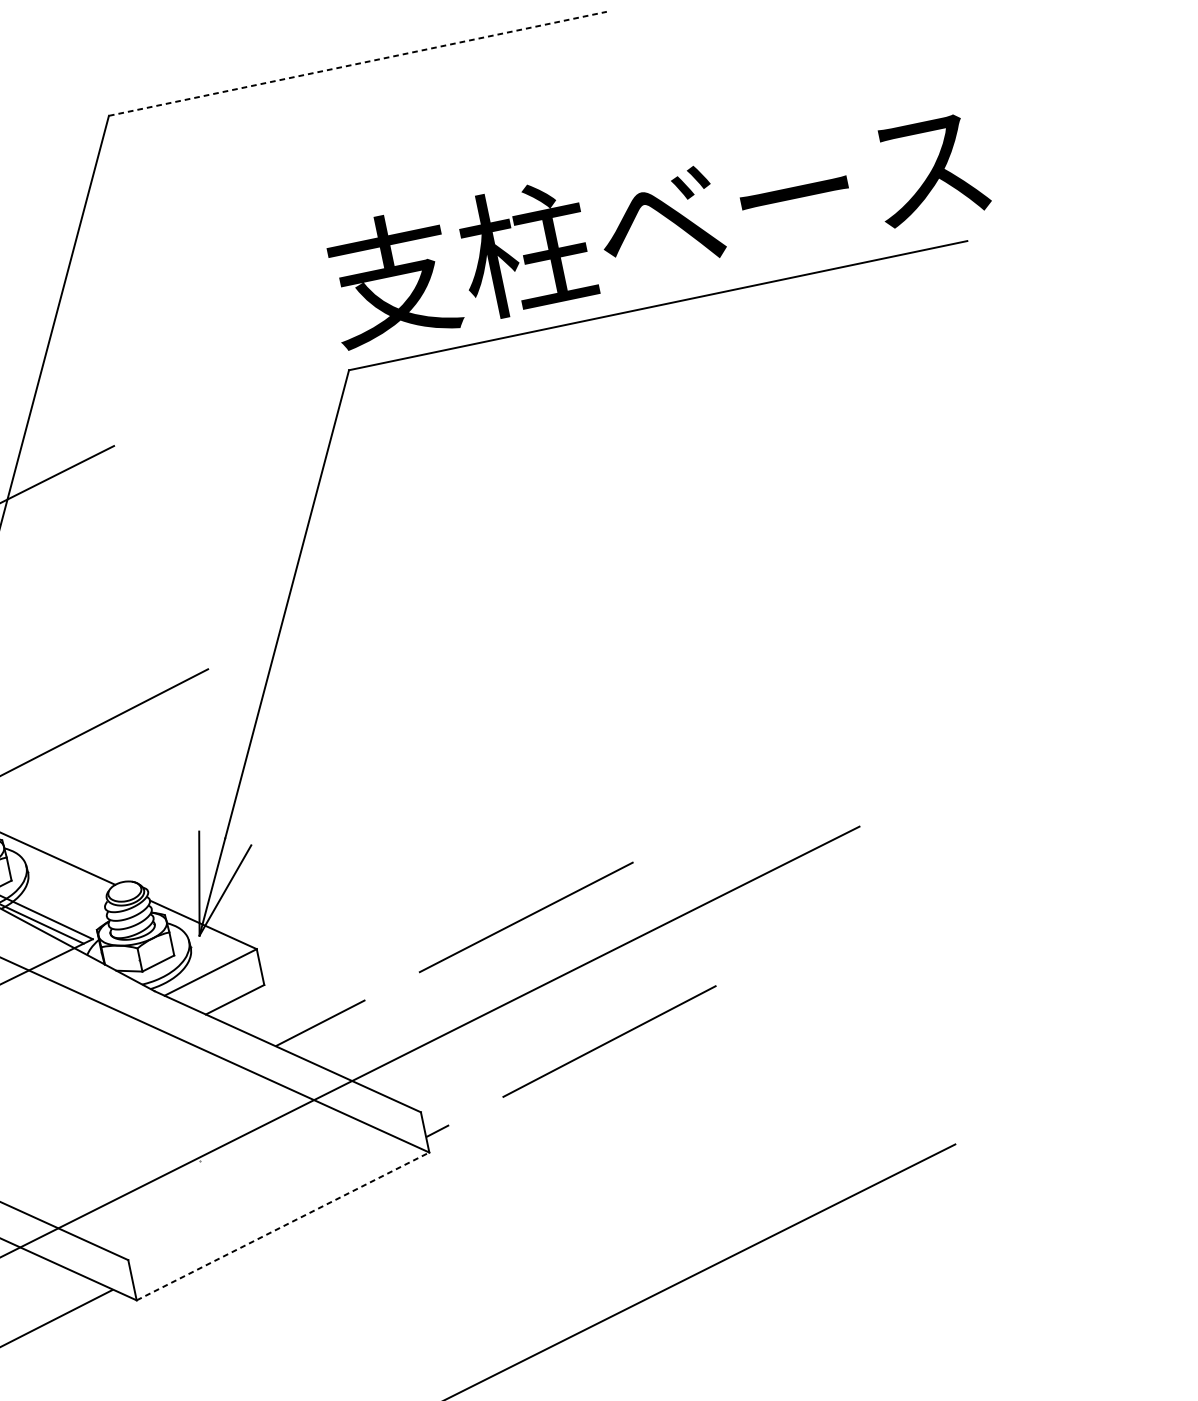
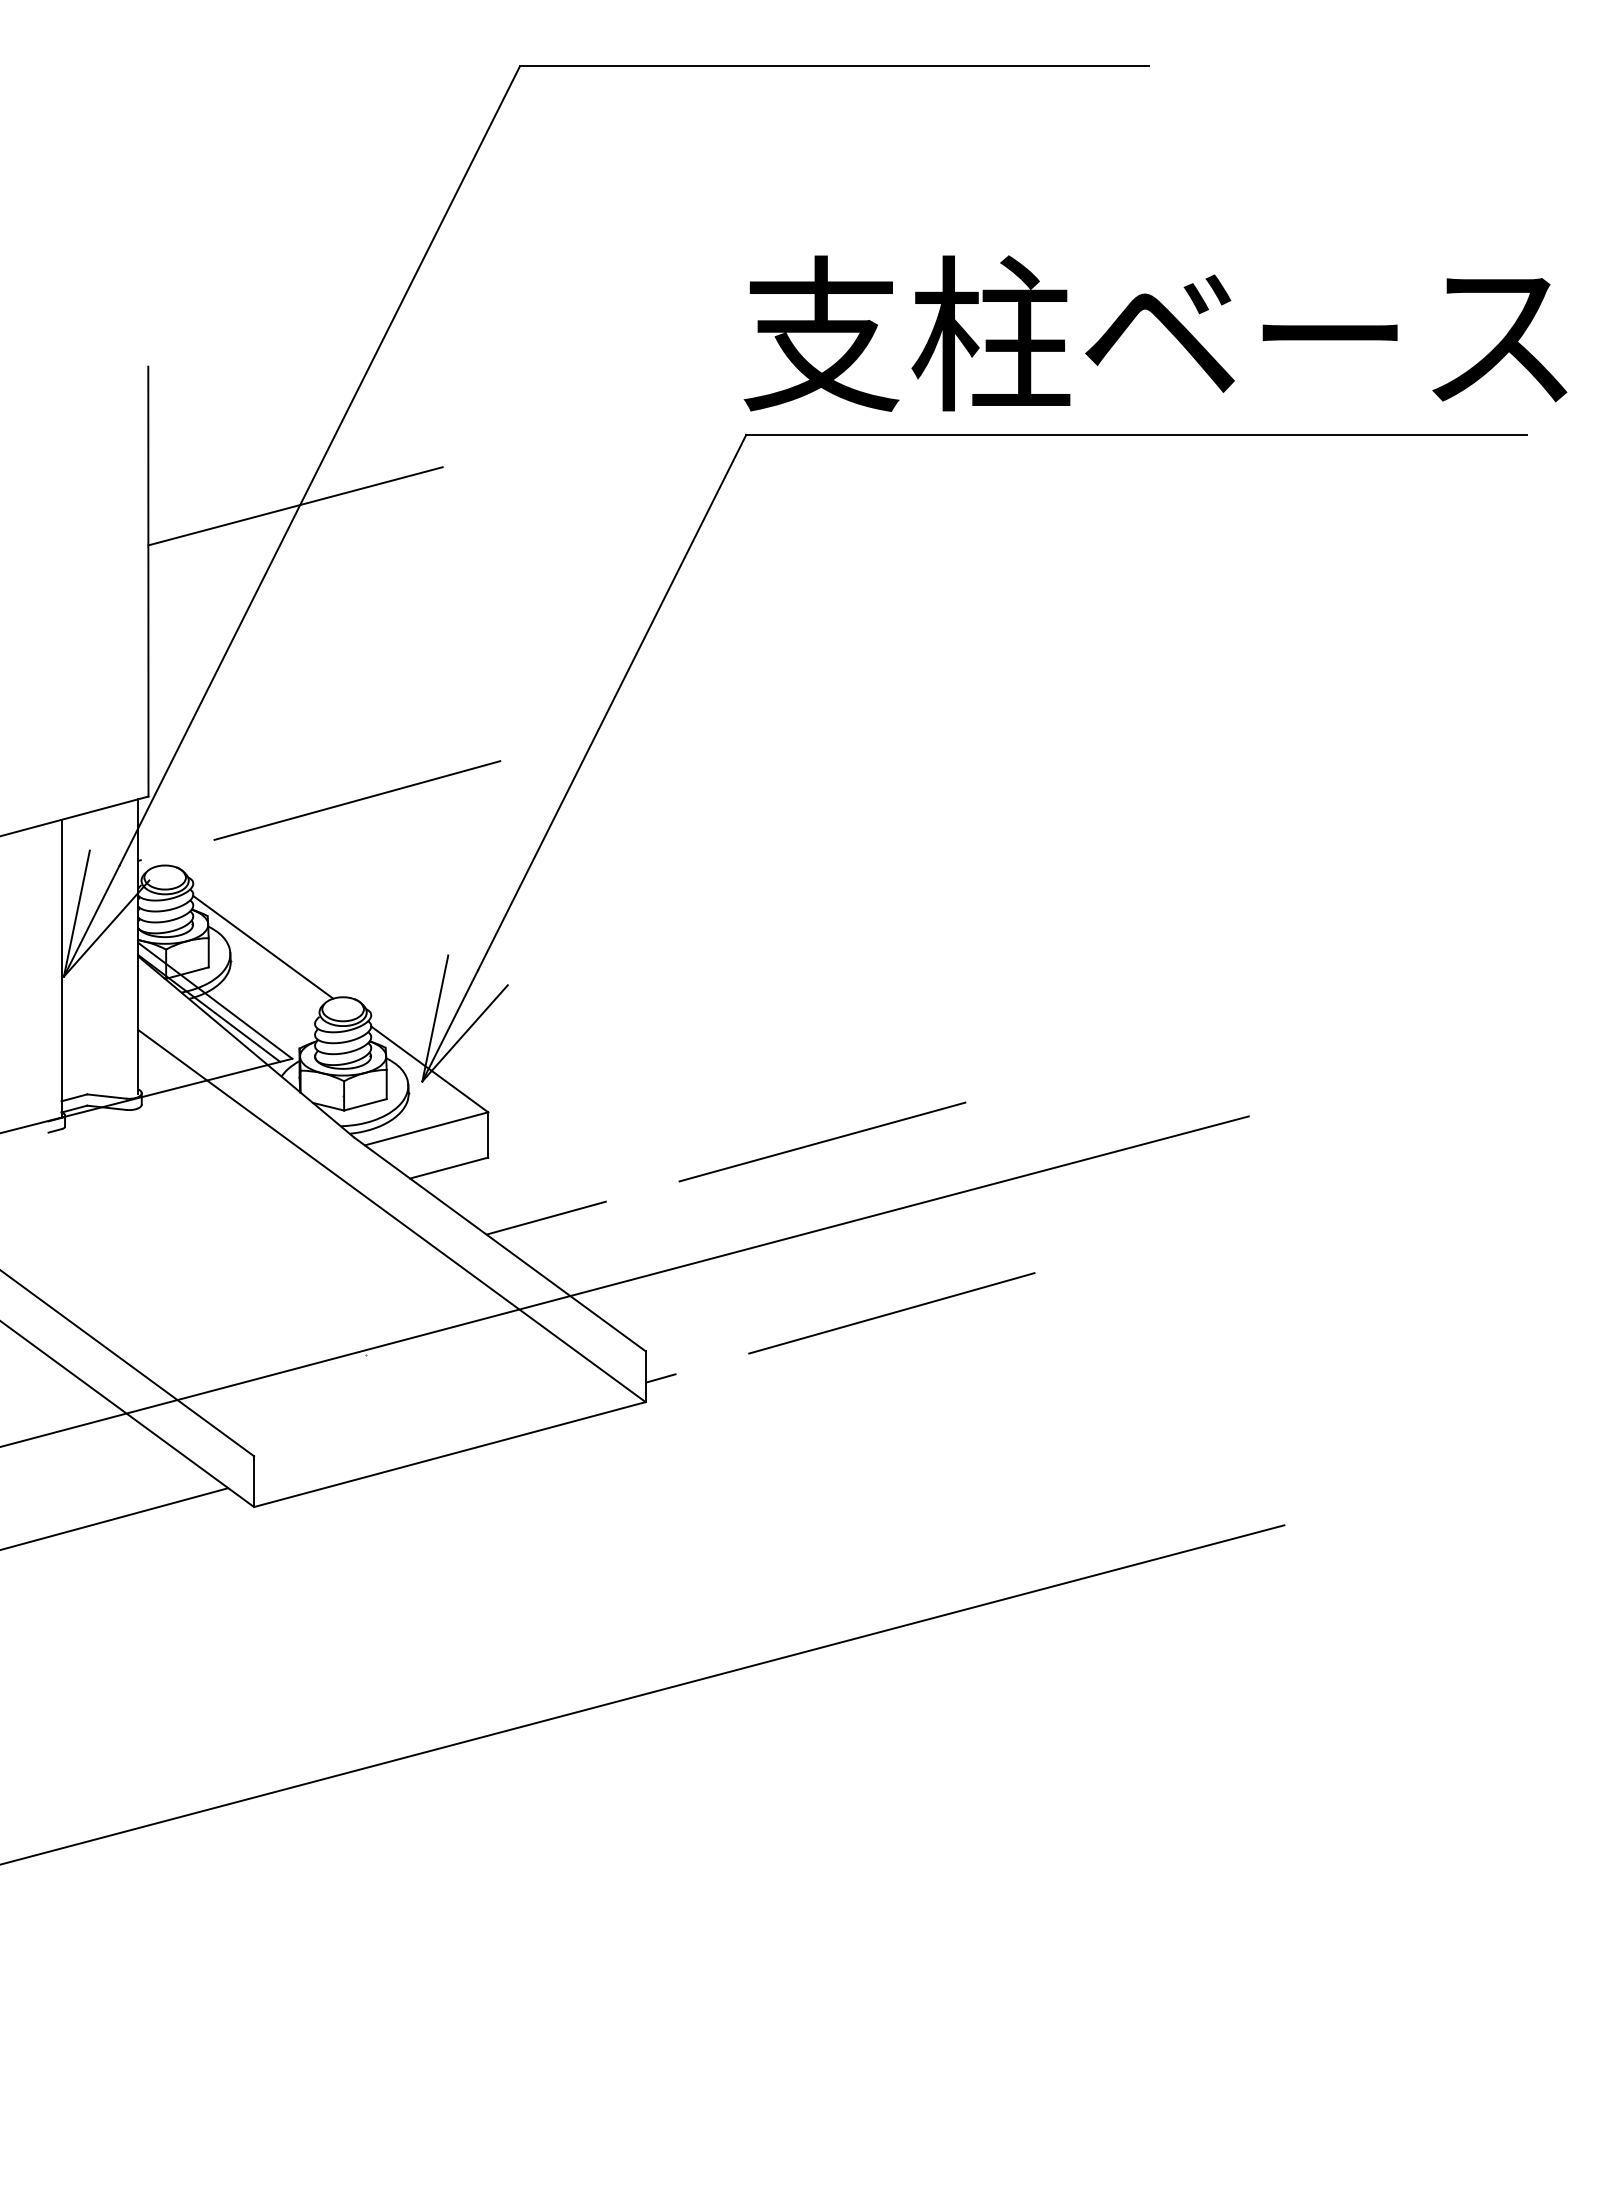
line: (357, 64) -> (834, 66), dashed -> solid
line: (282, 1226) -> (449, 1454), dashed -> solid

